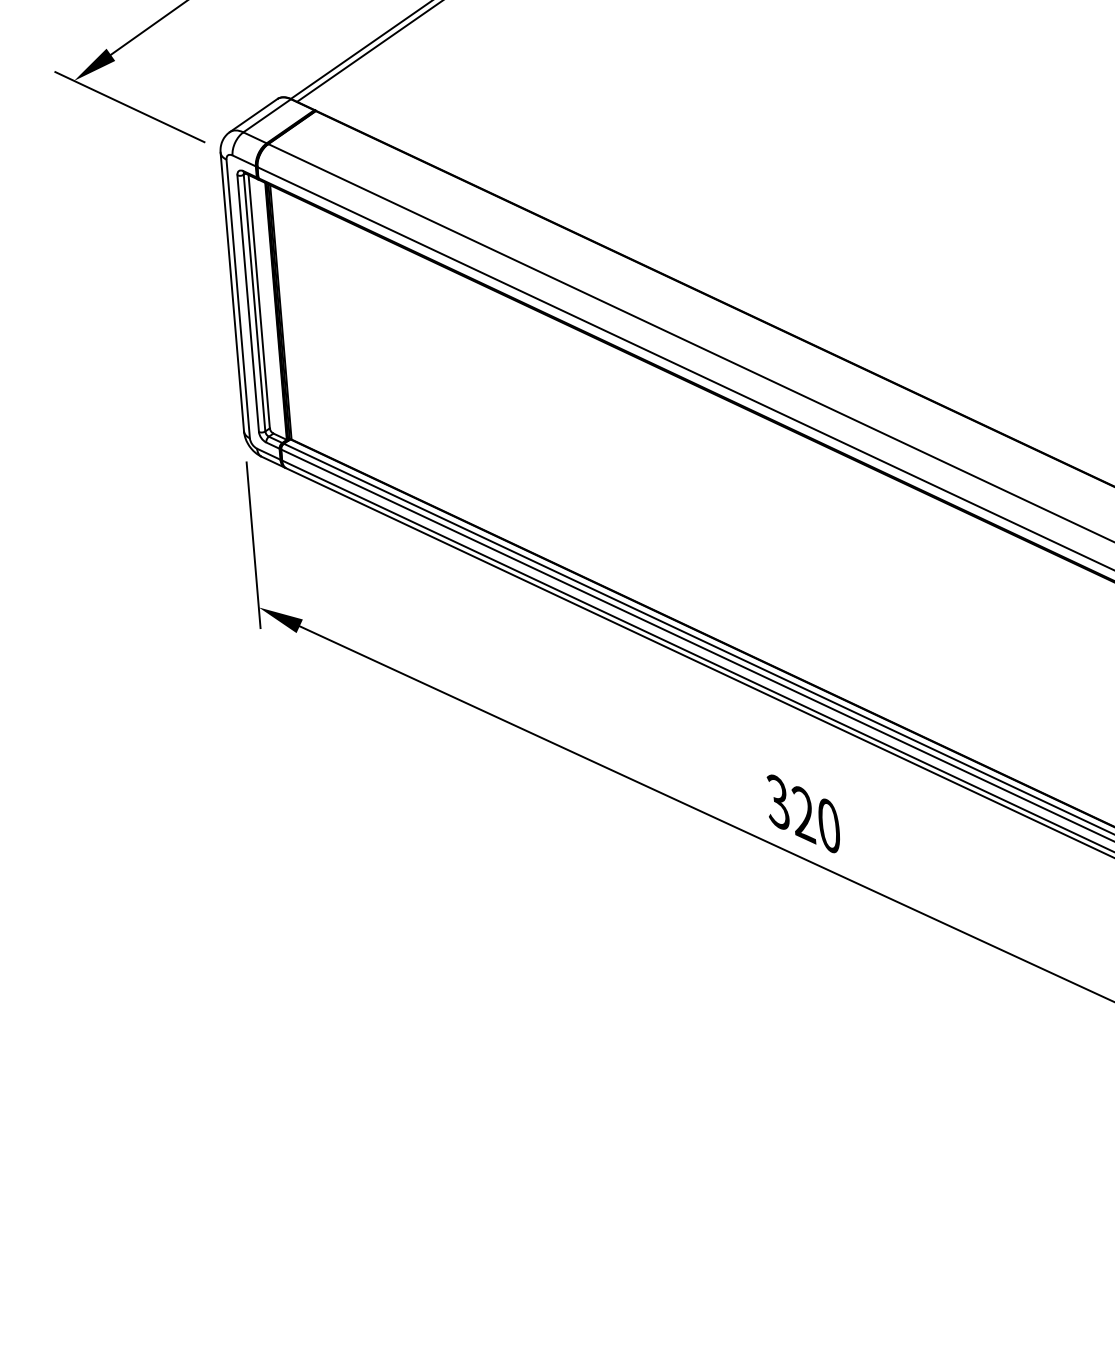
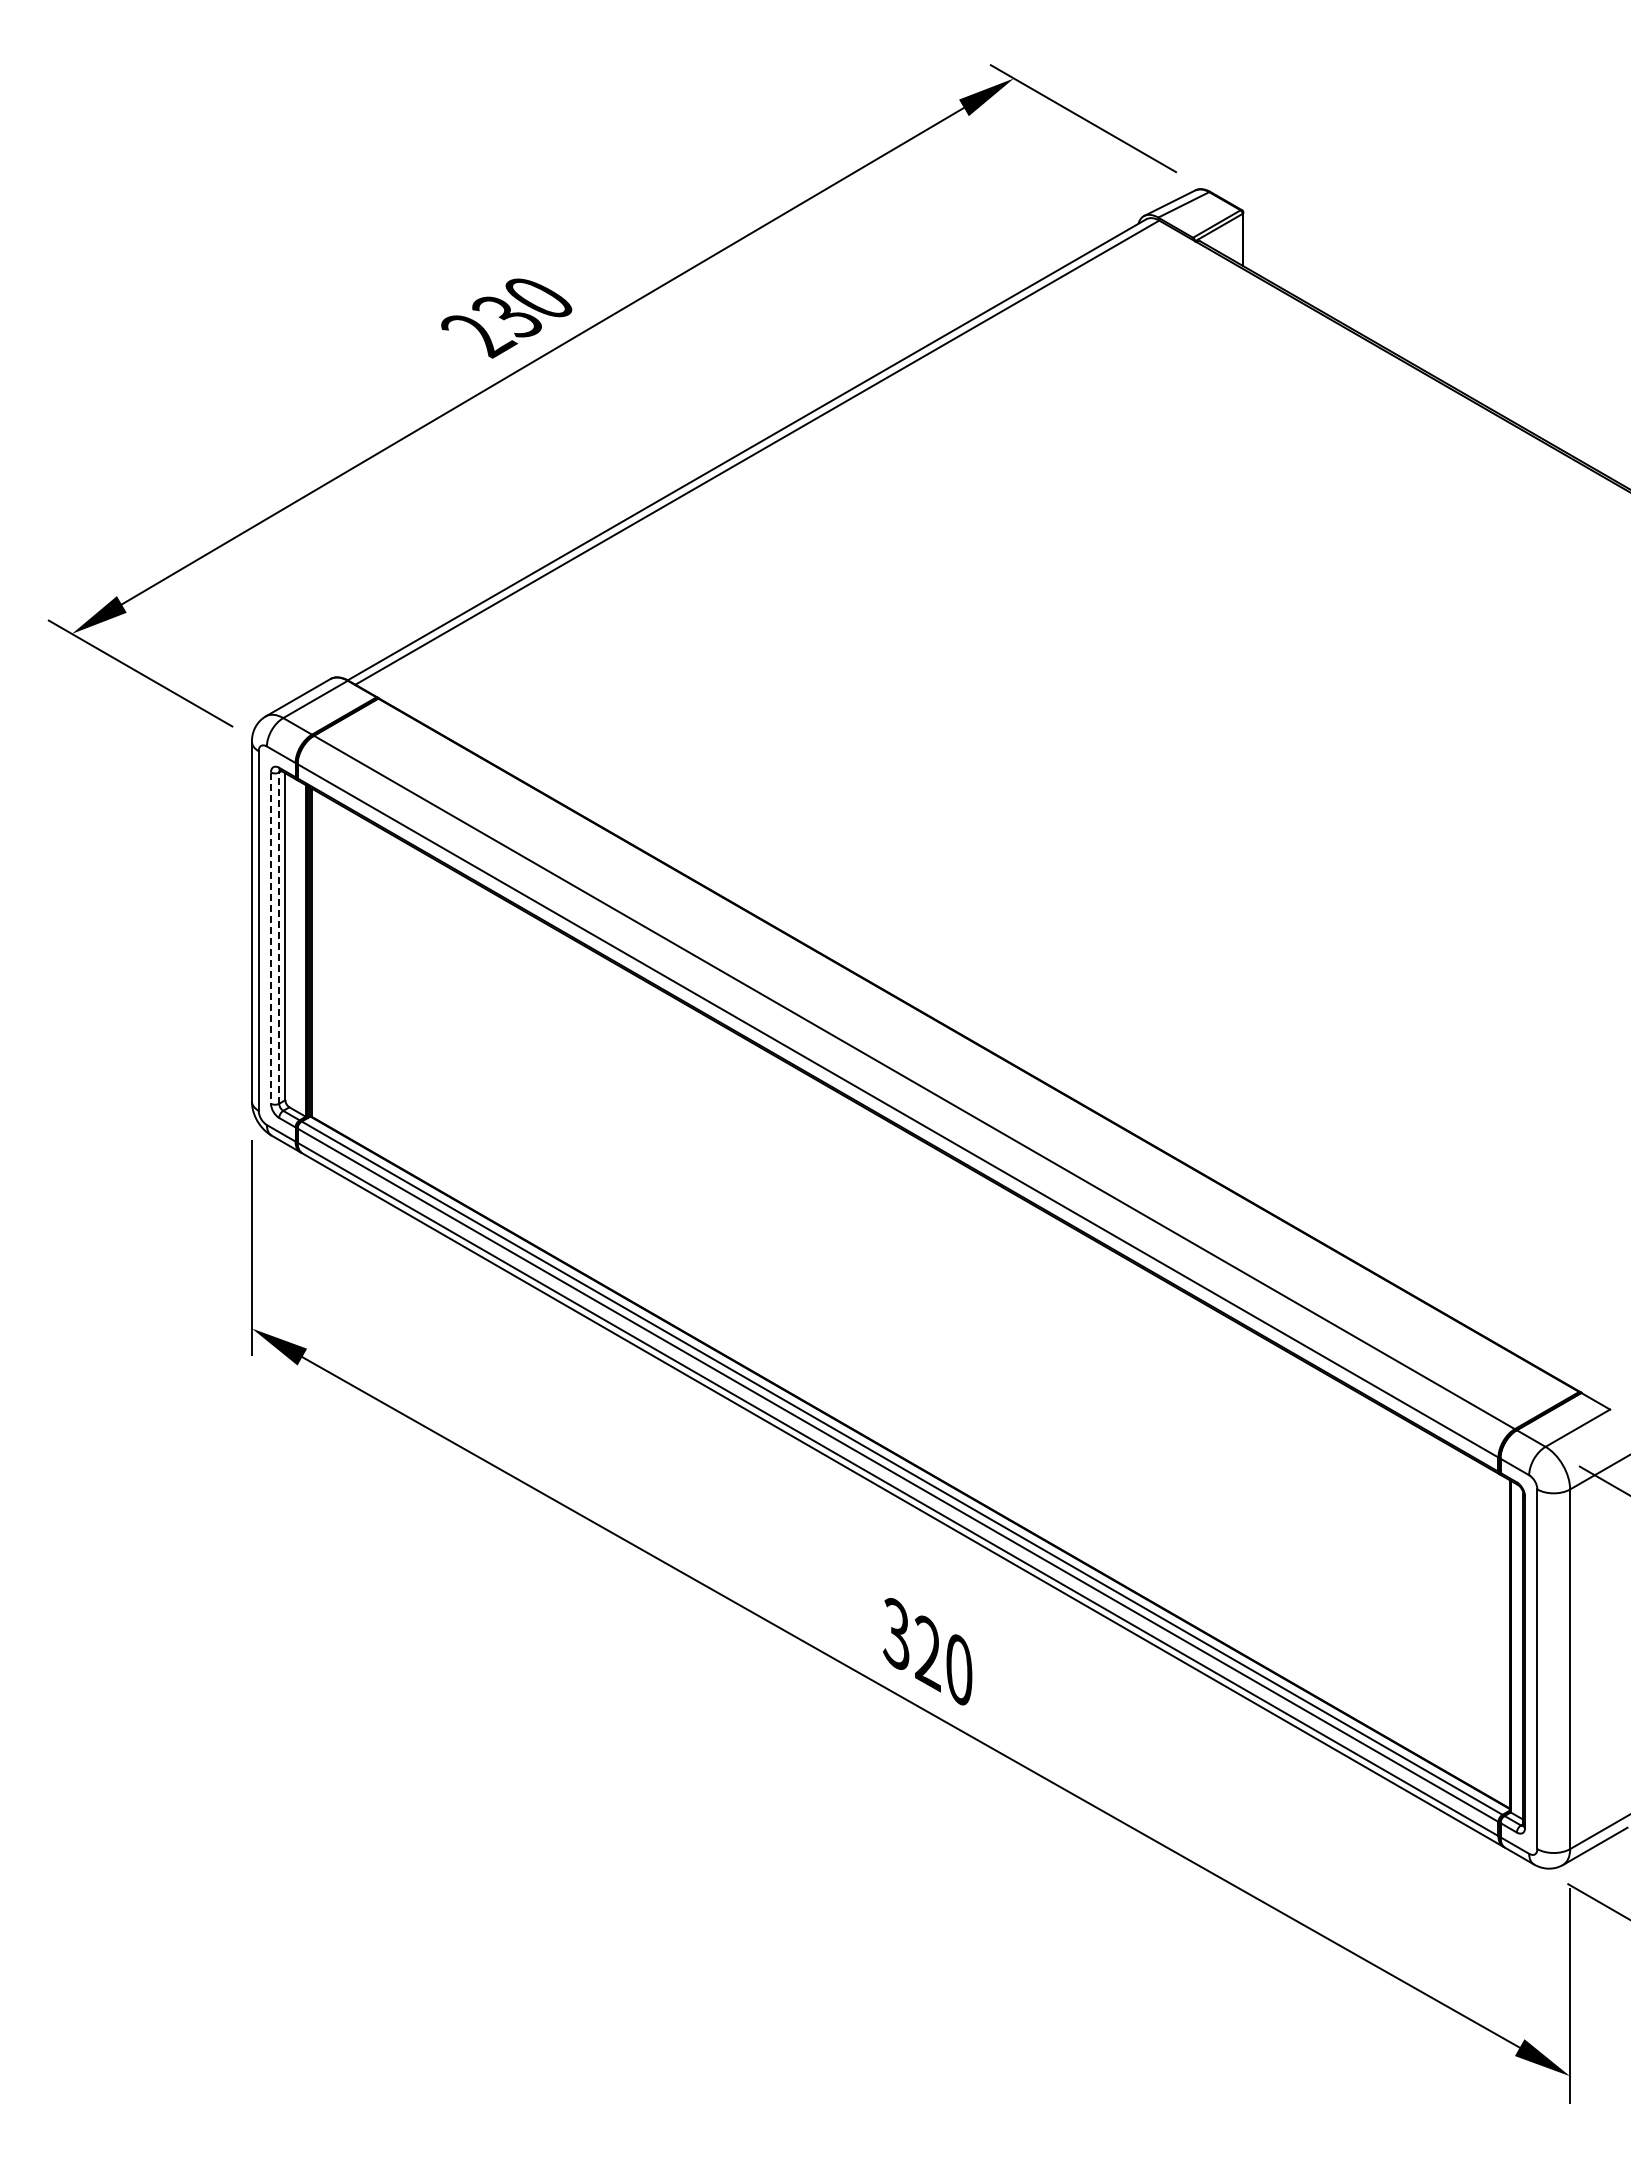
line: (248, 303) -> (271, 938), solid -> dashed
line: (254, 303) -> (279, 938), solid -> dashed

